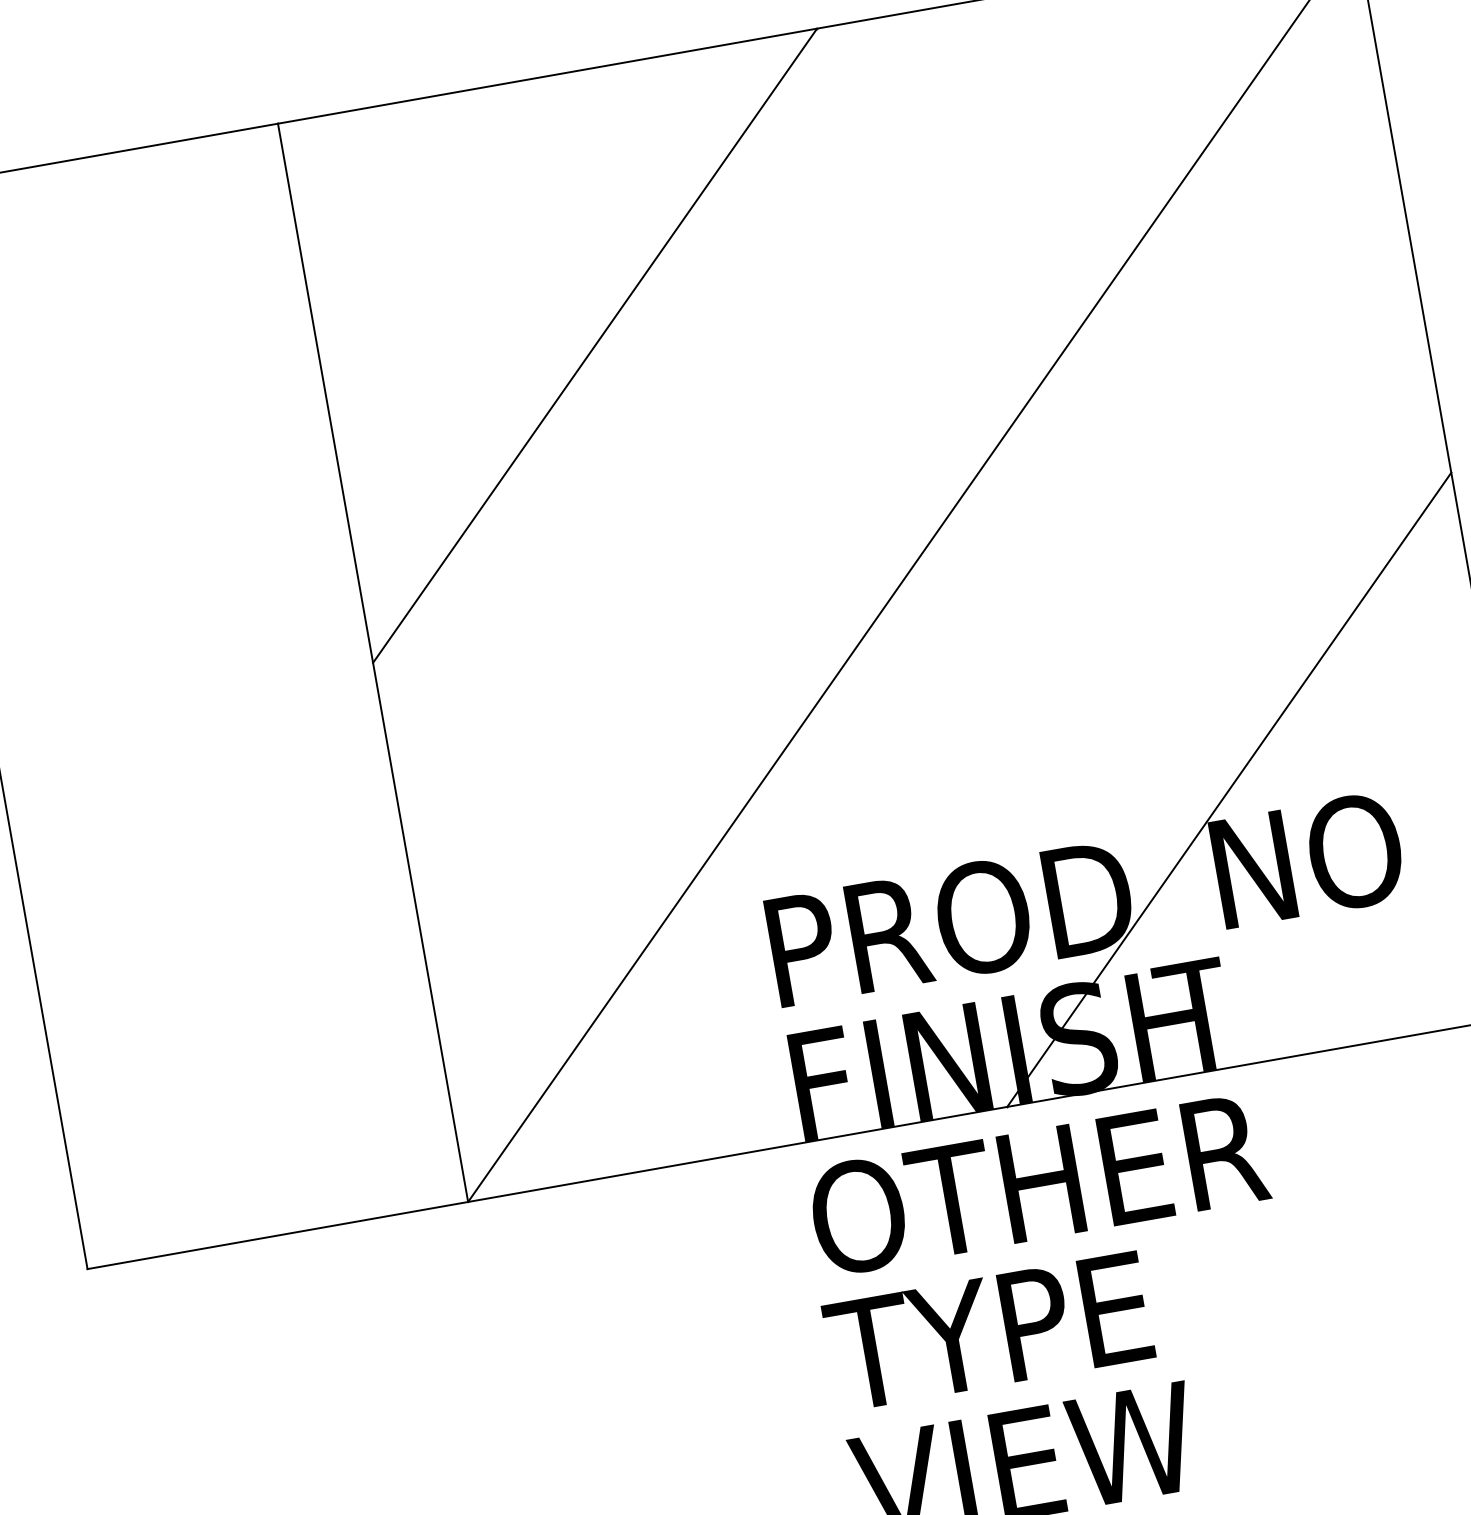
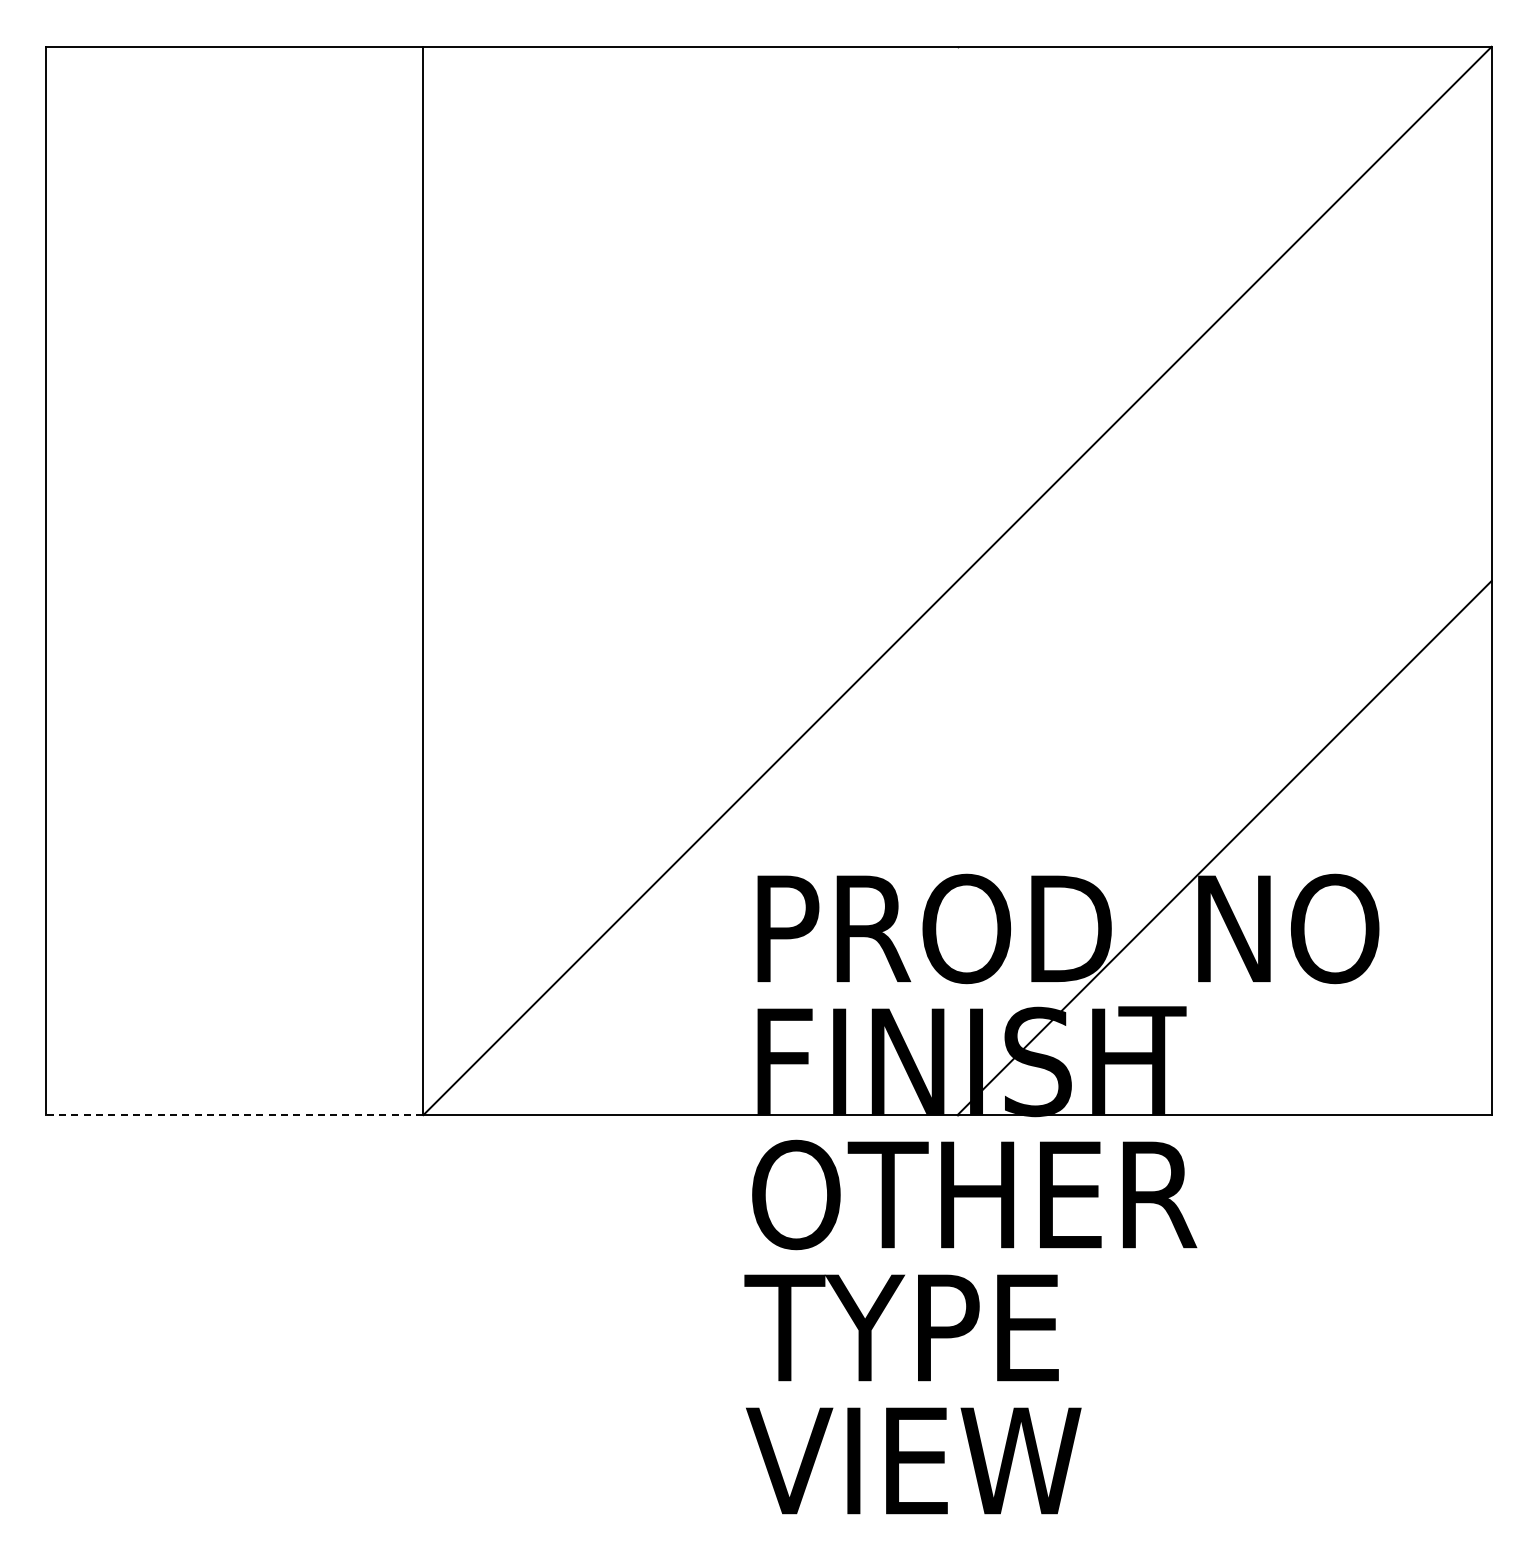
line: (595, 345) -> (690, 313), removed
line: (277, 1235) -> (234, 1115), solid -> dashed

